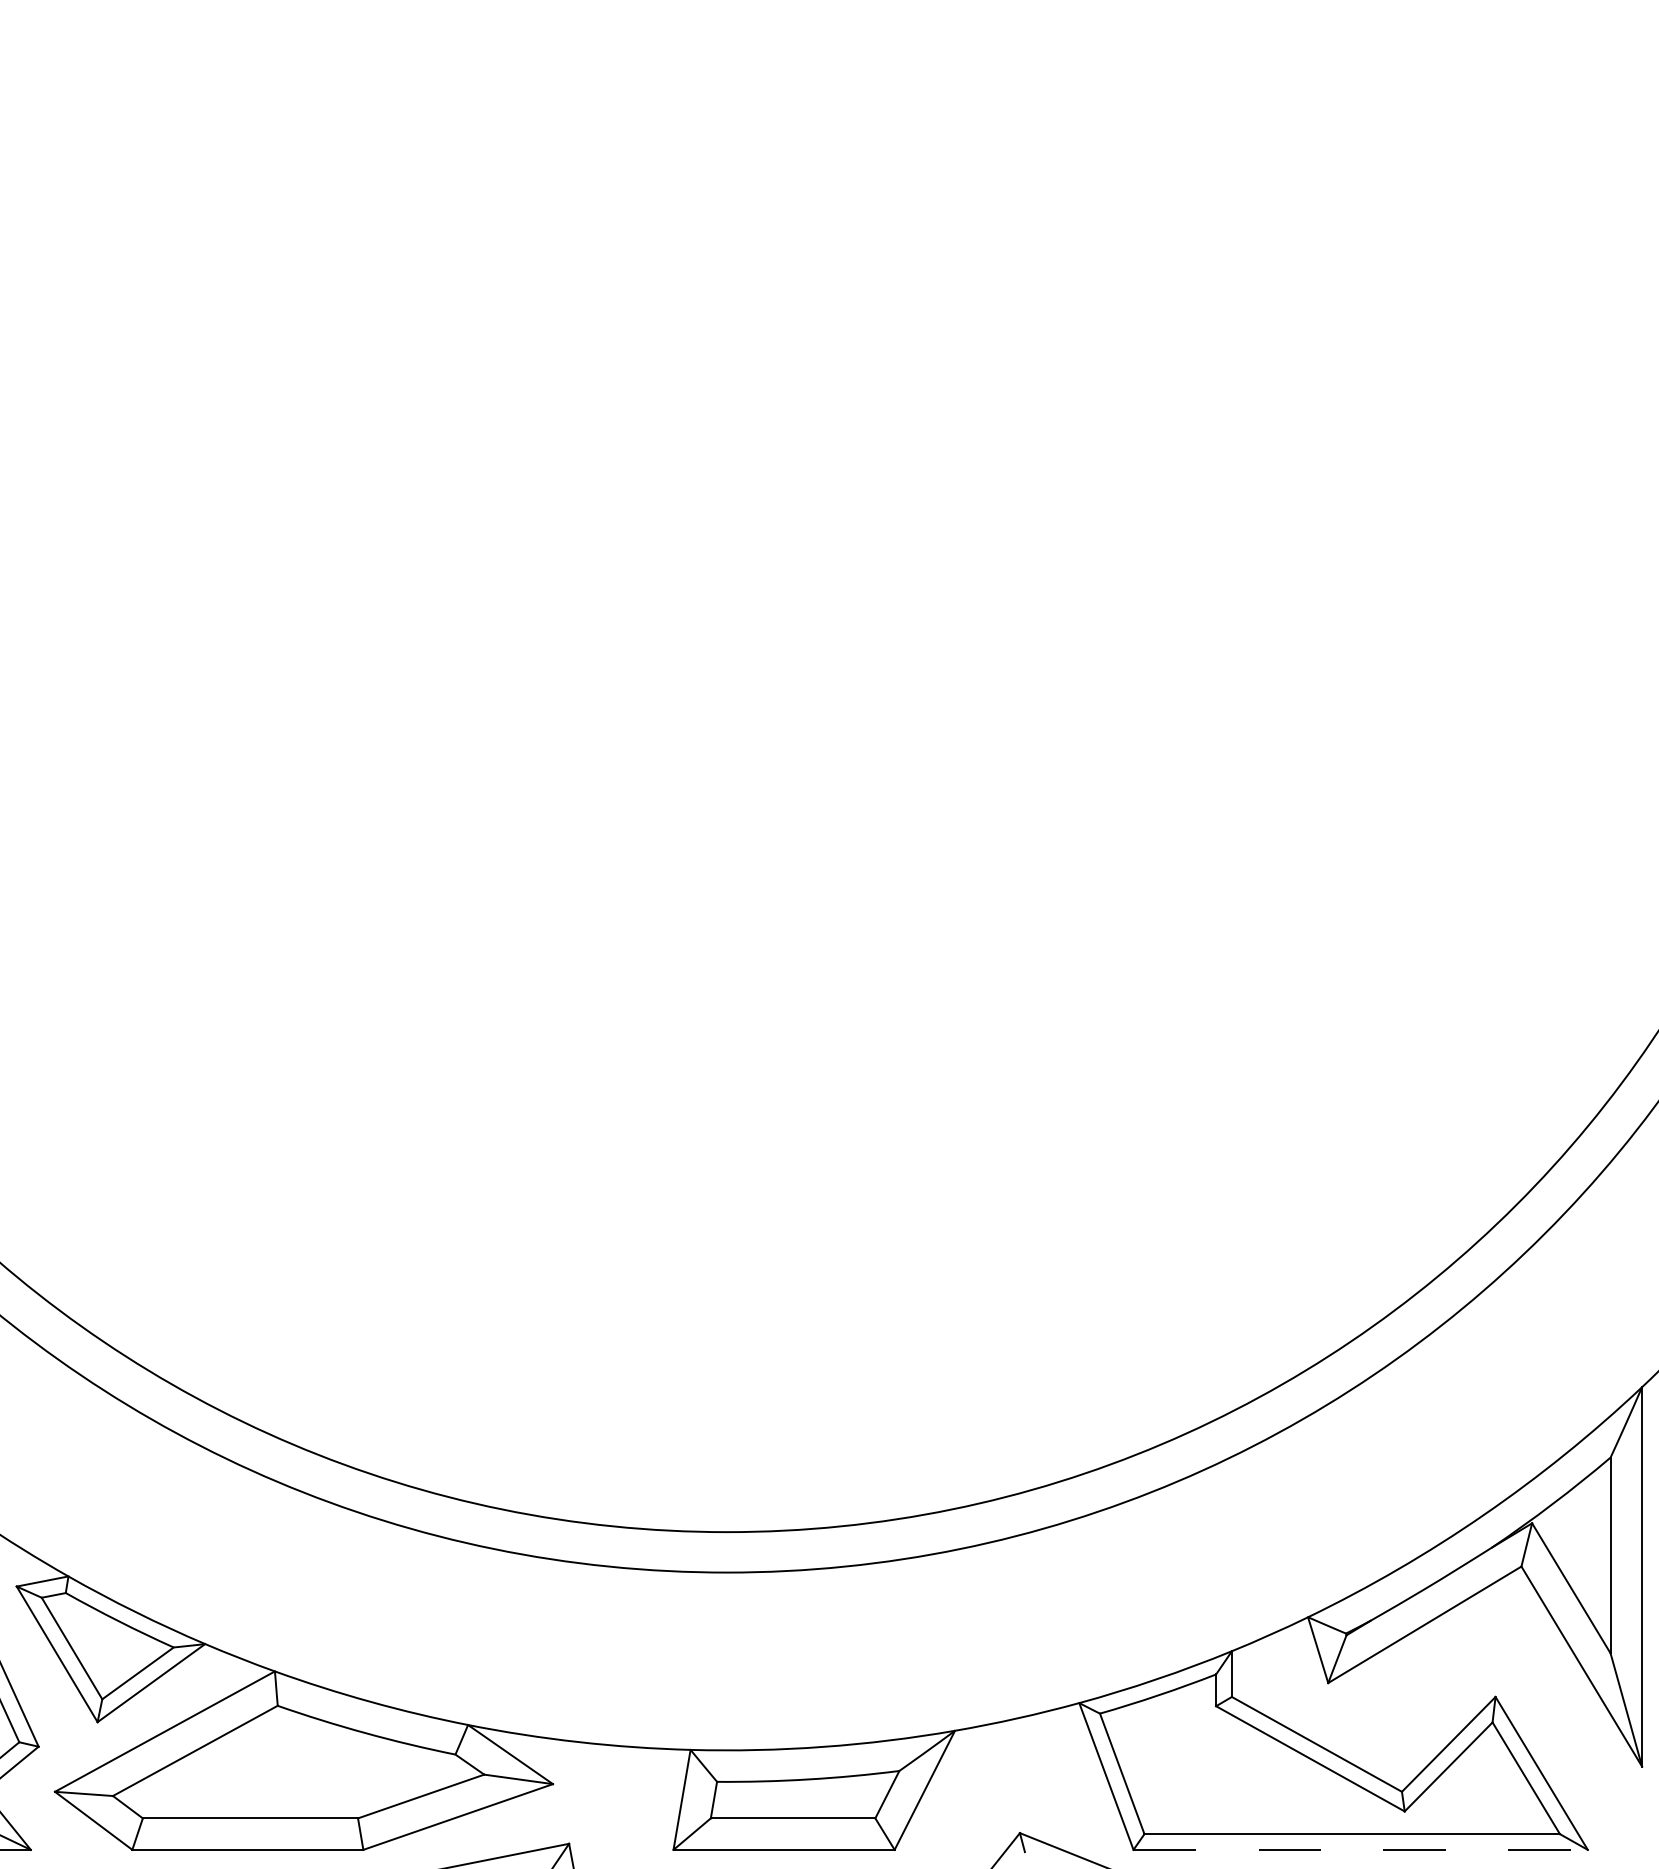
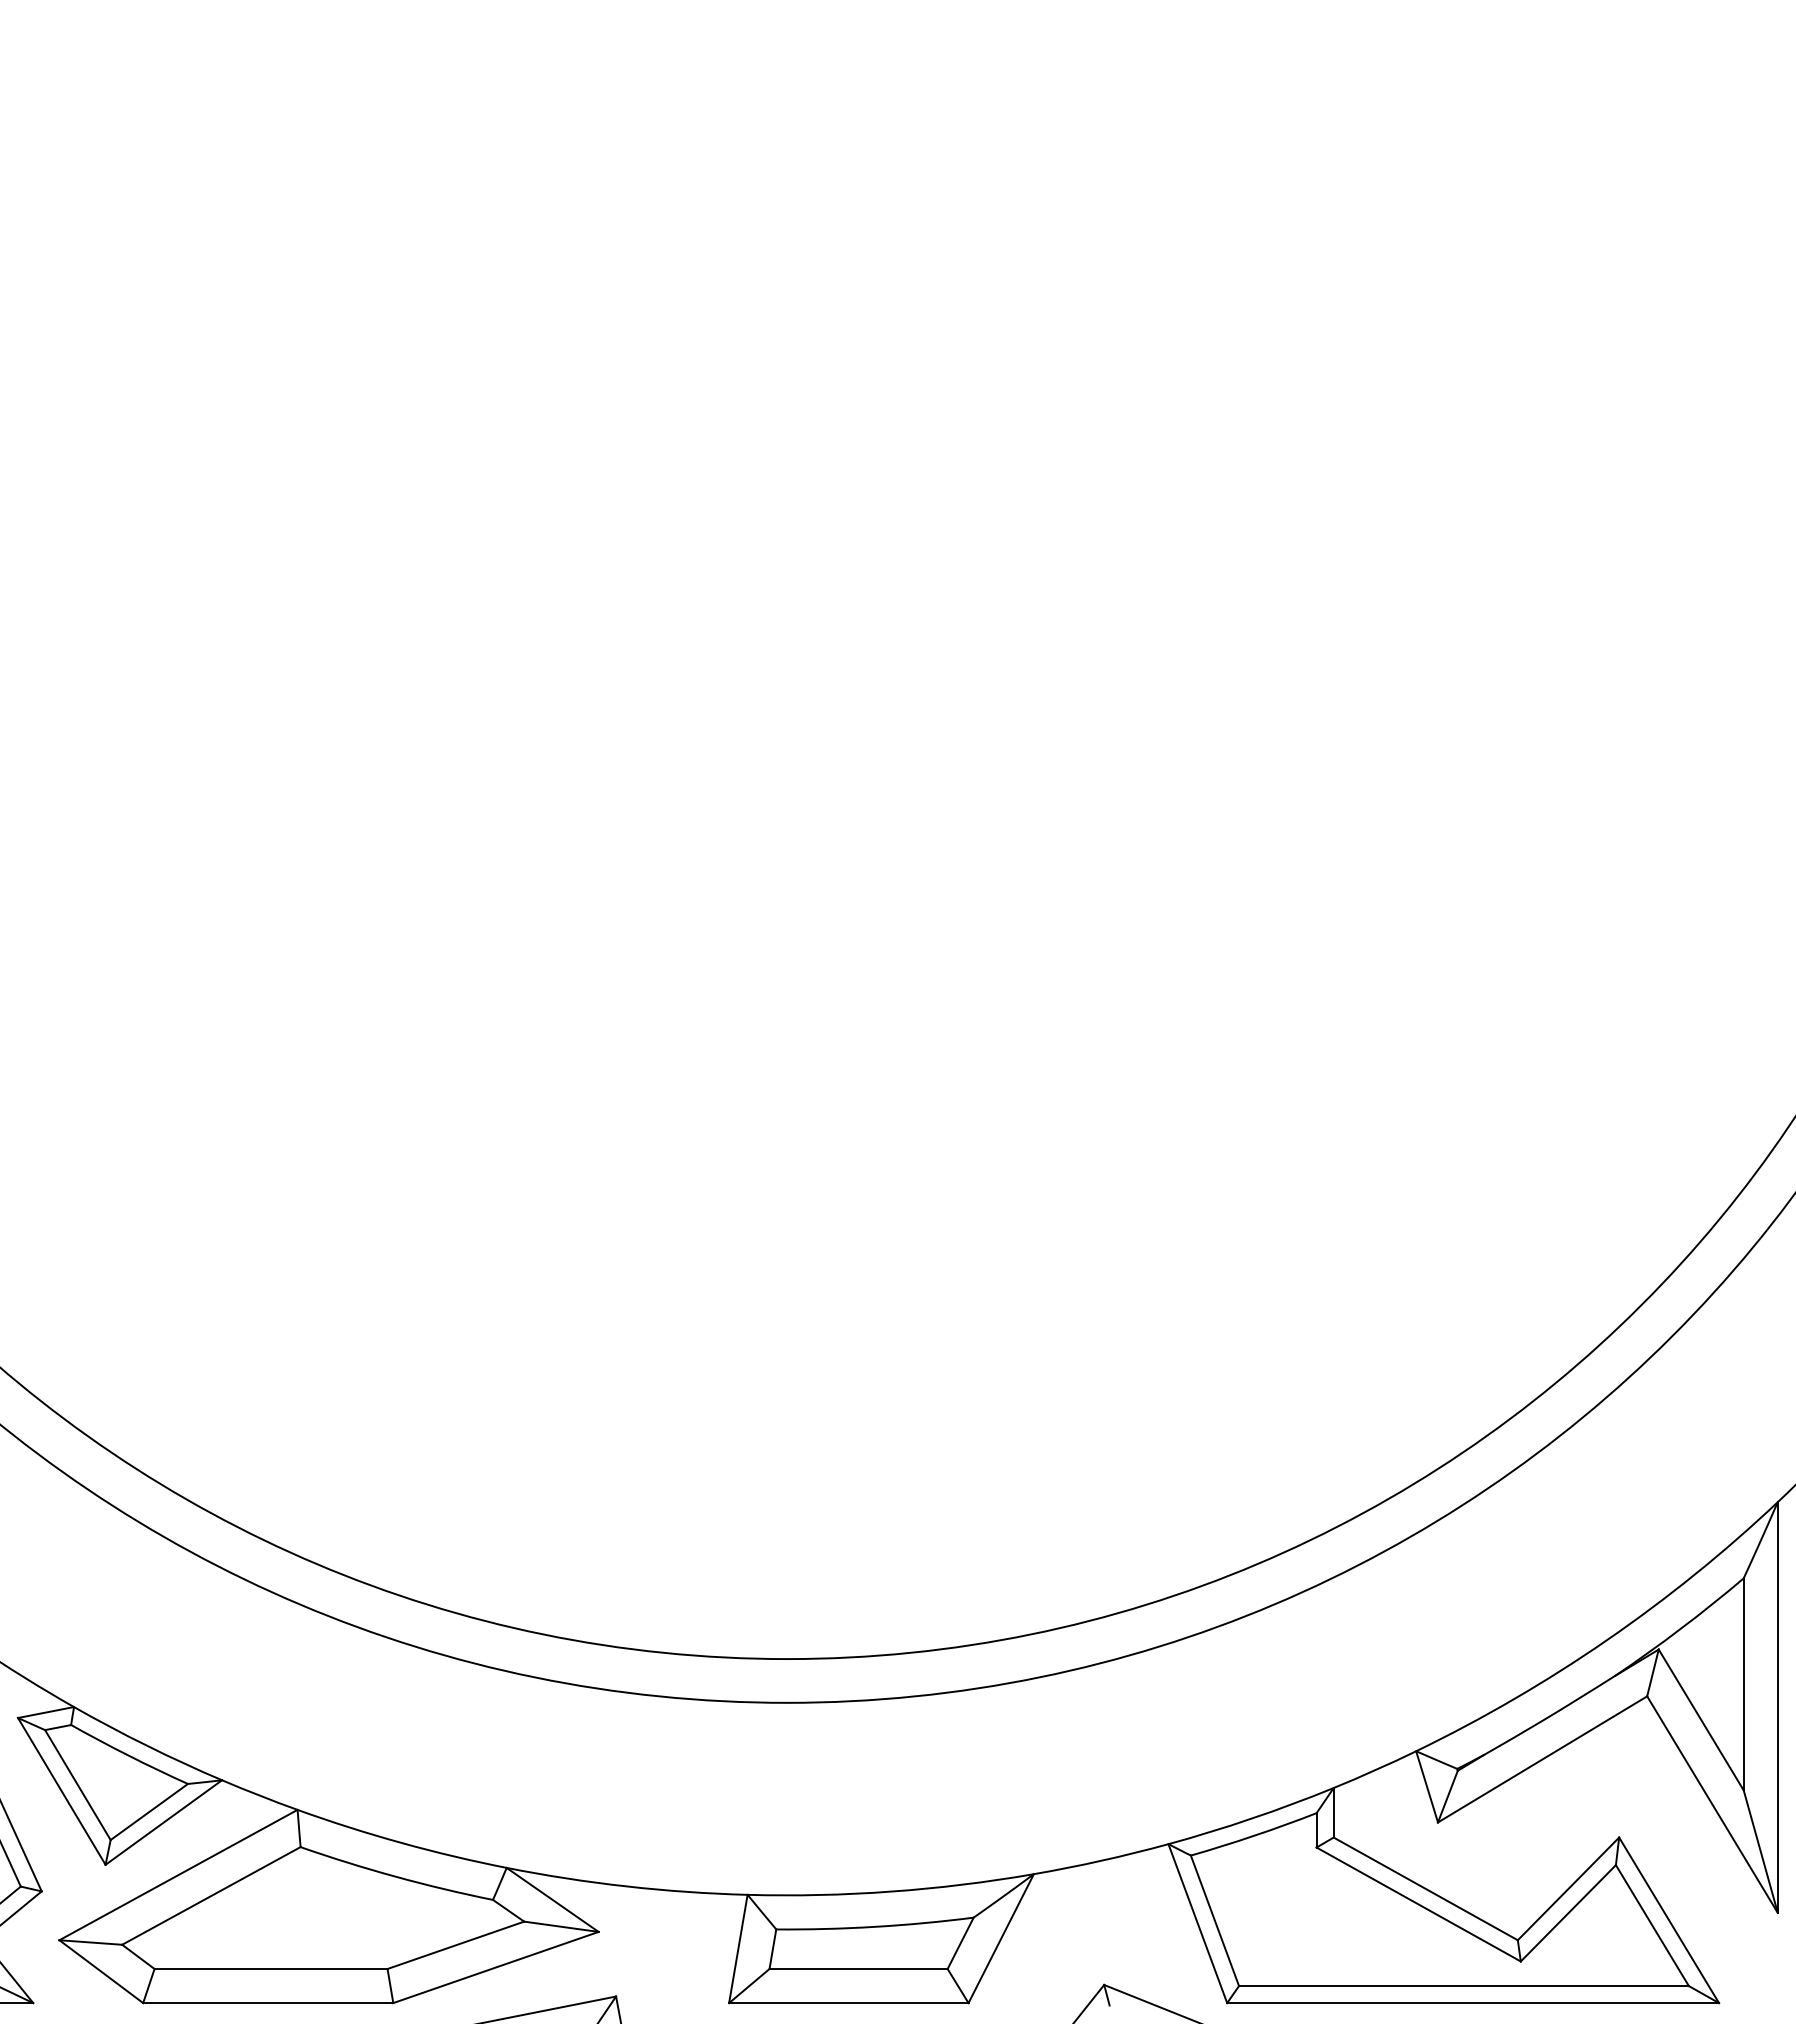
line: (1361, 1850) -> (1473, 2003), dashed -> solid

